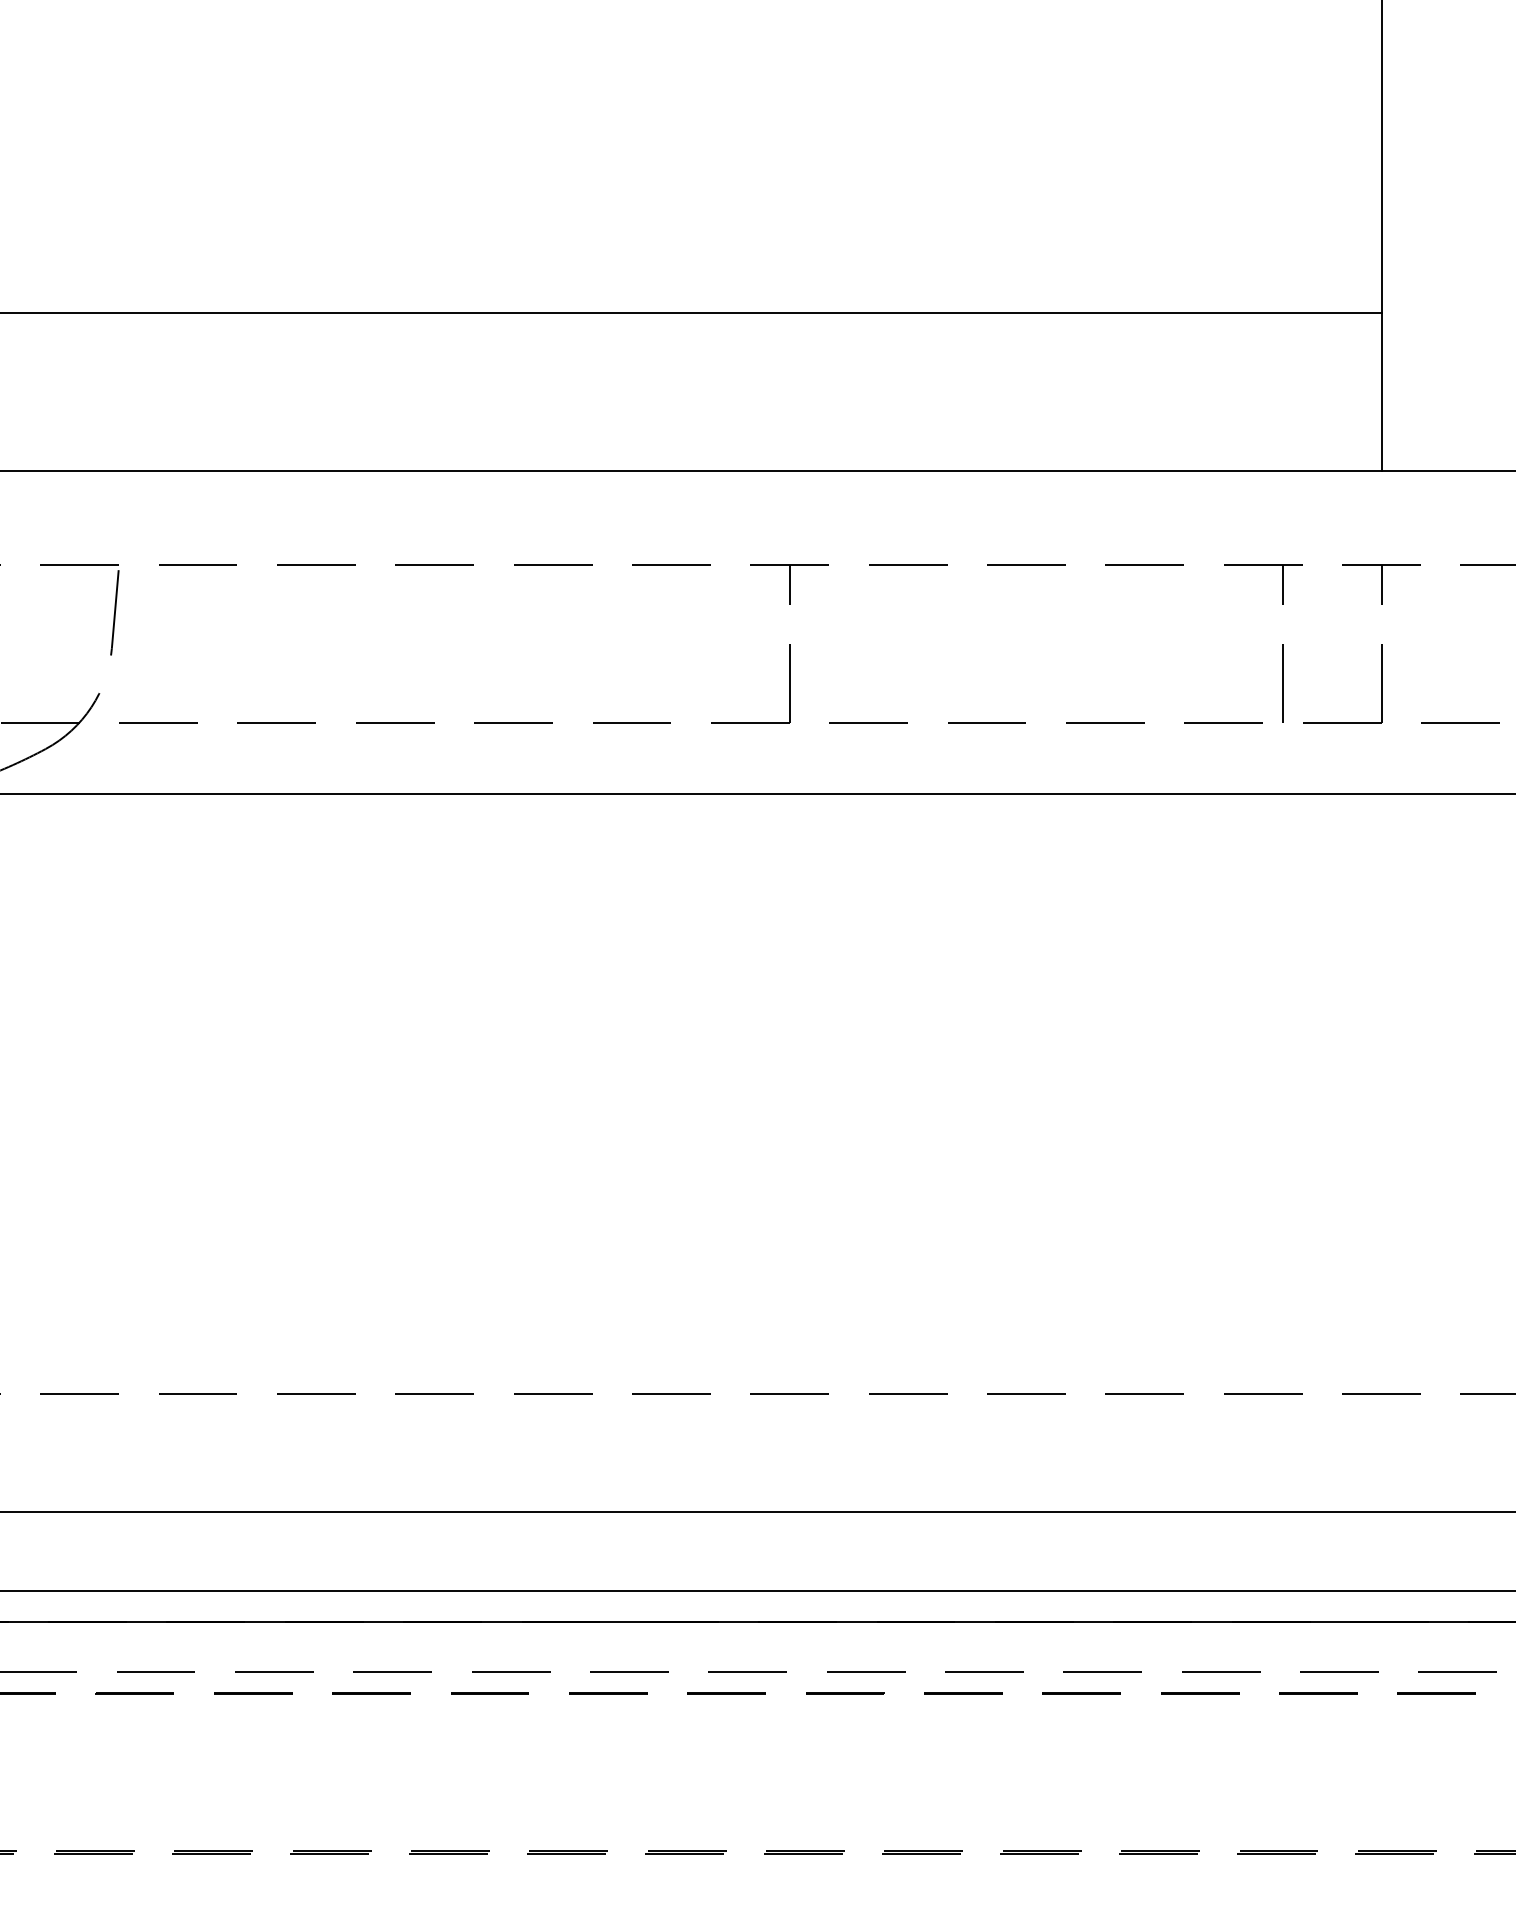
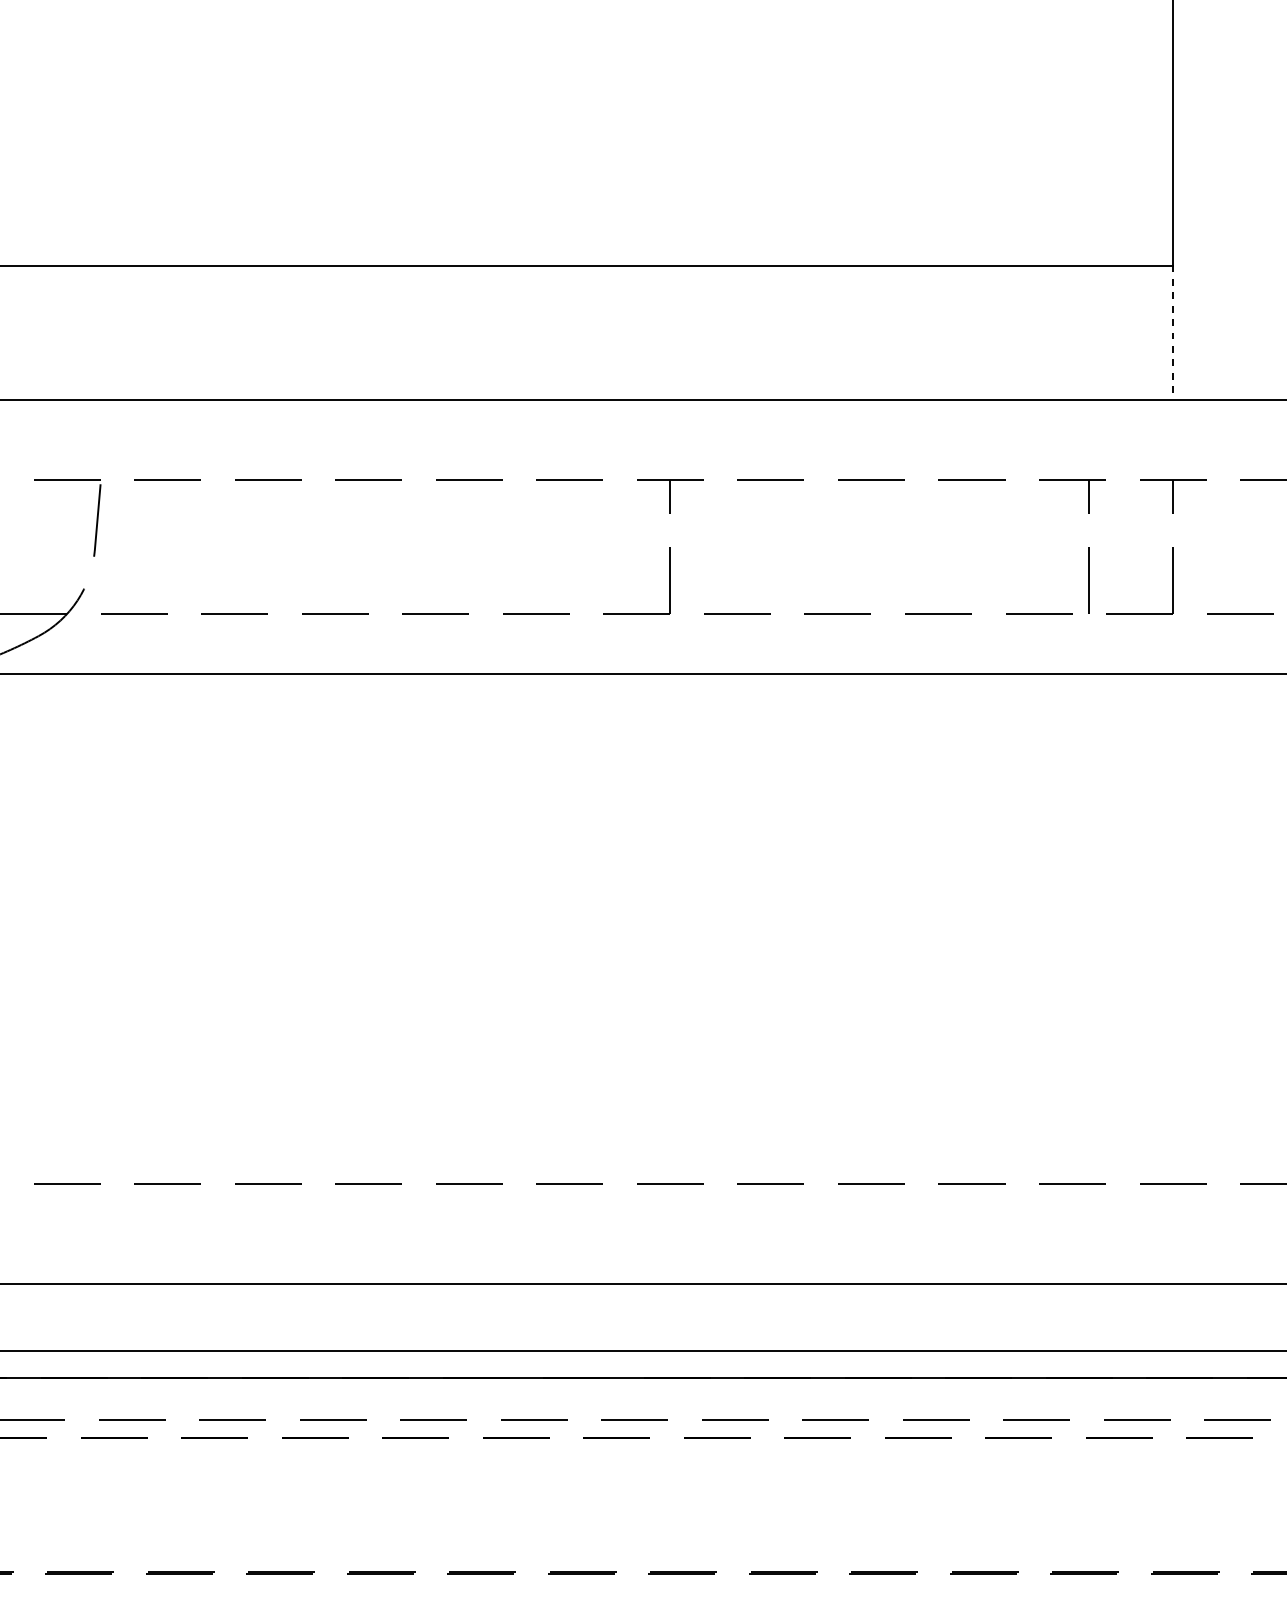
line: (1381, 391) -> (1172, 332), solid -> dashed

